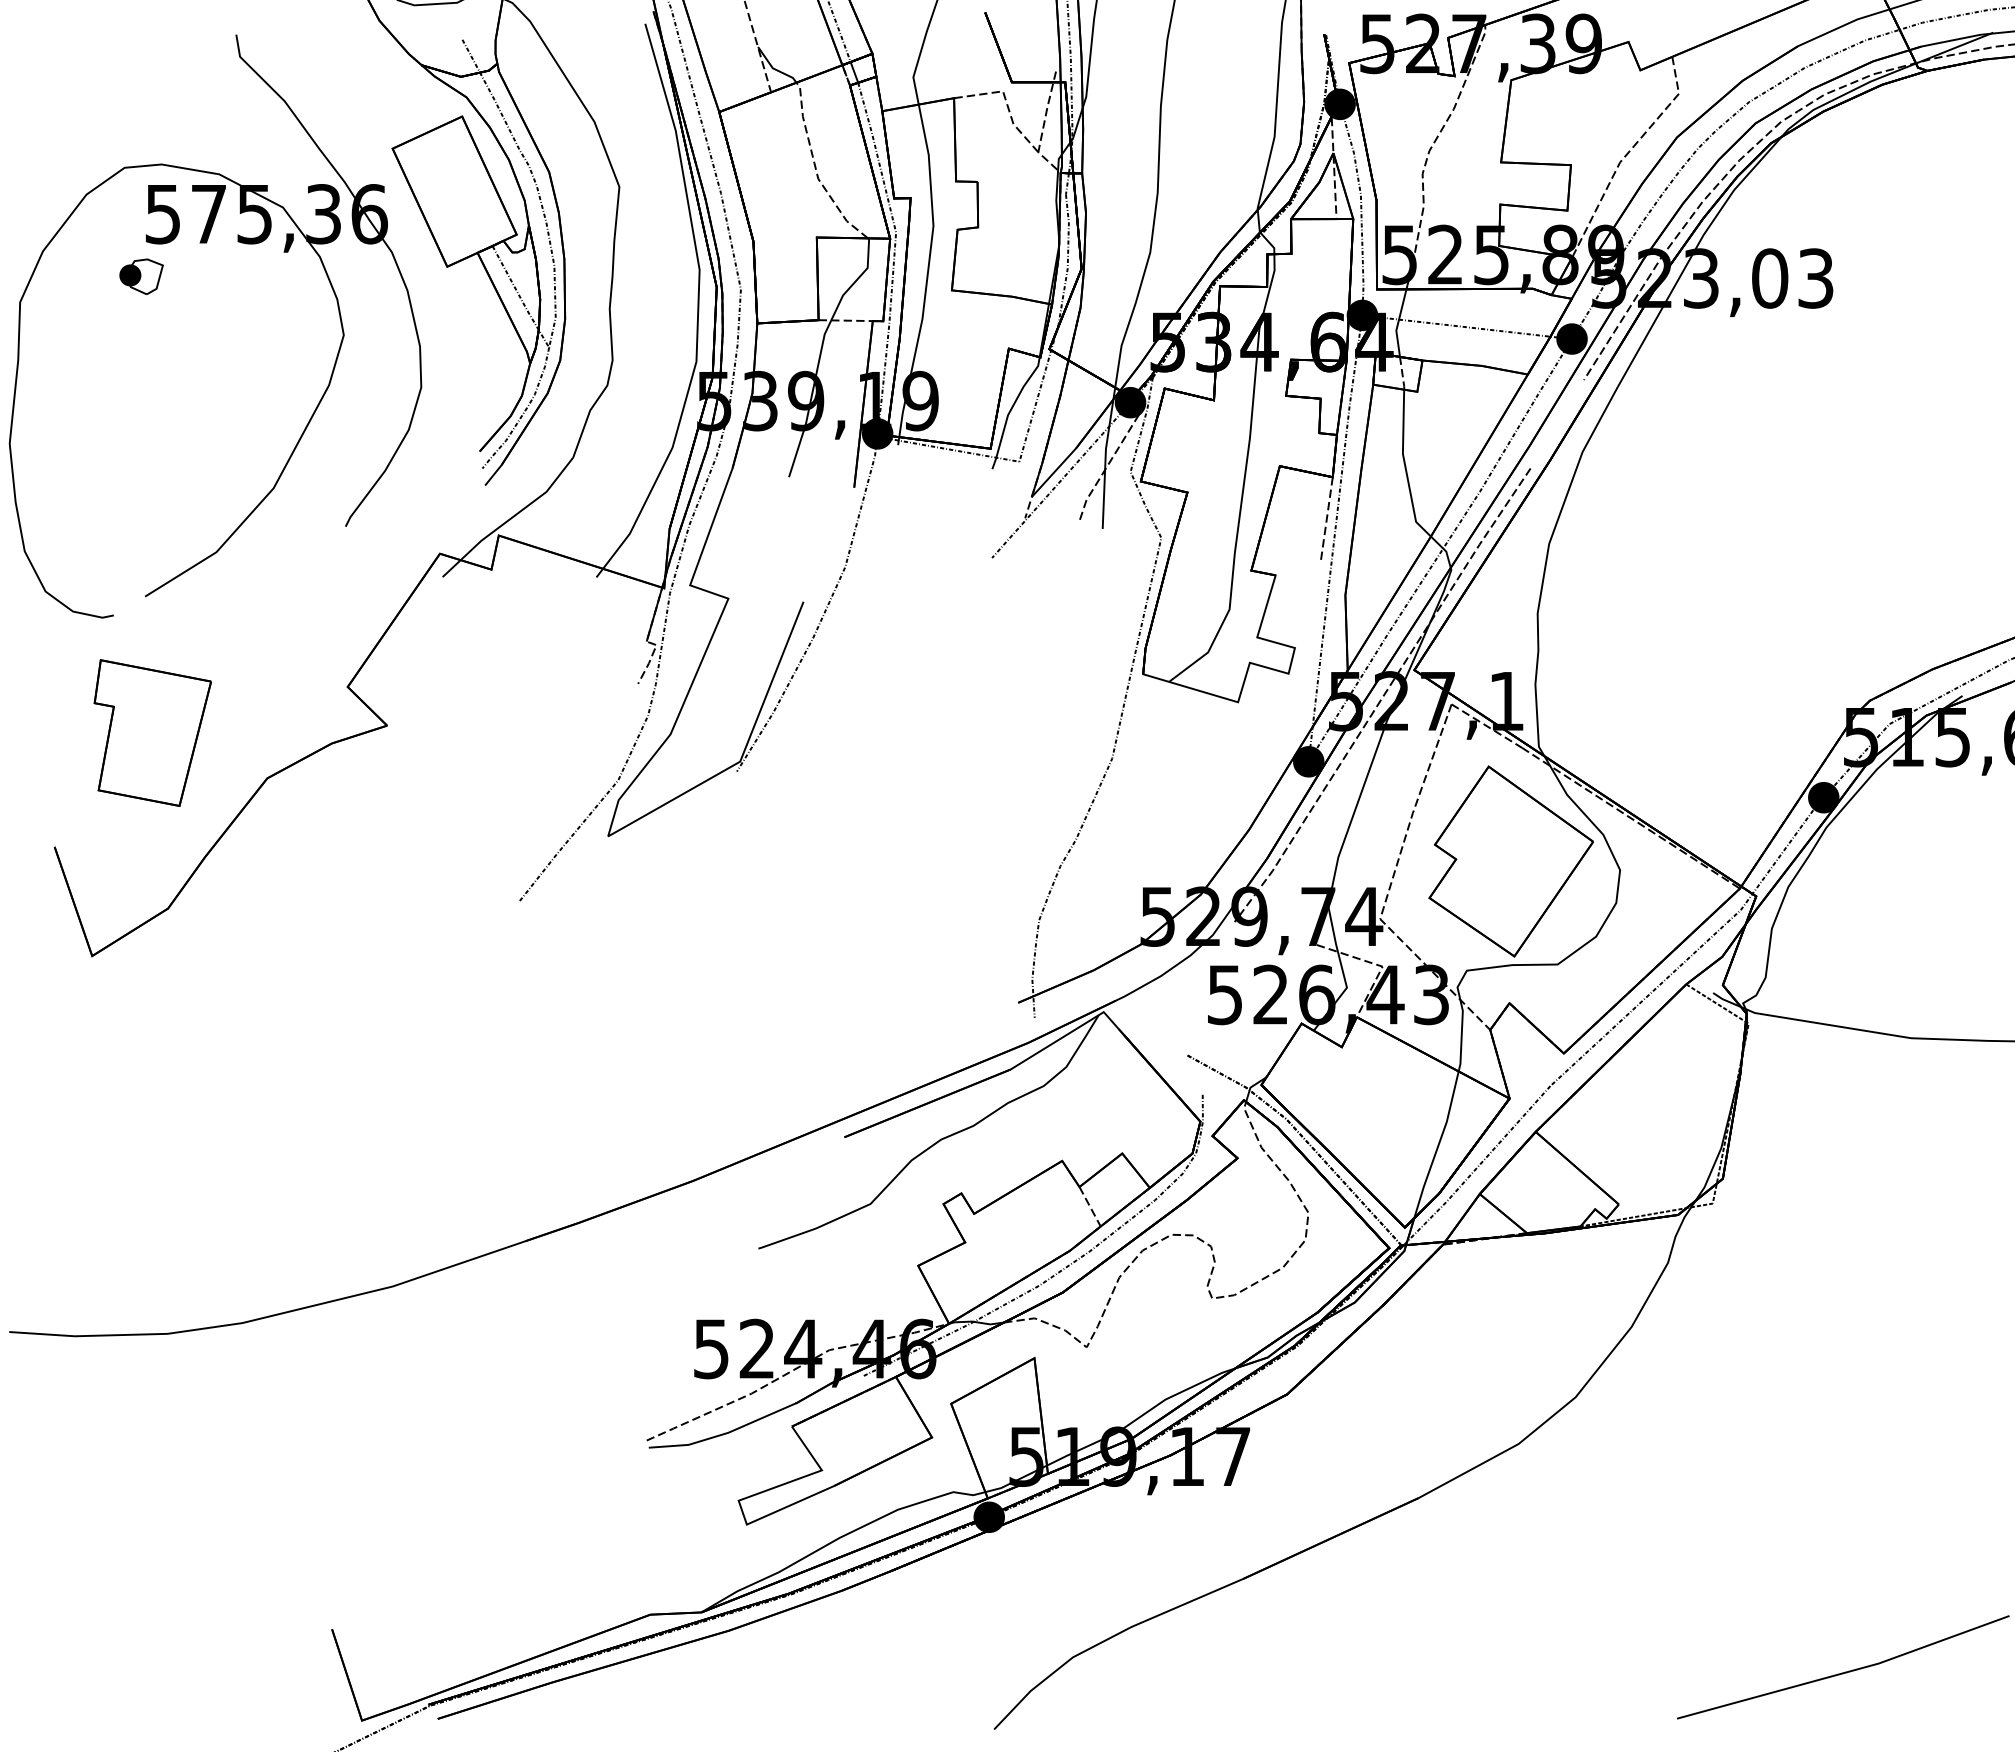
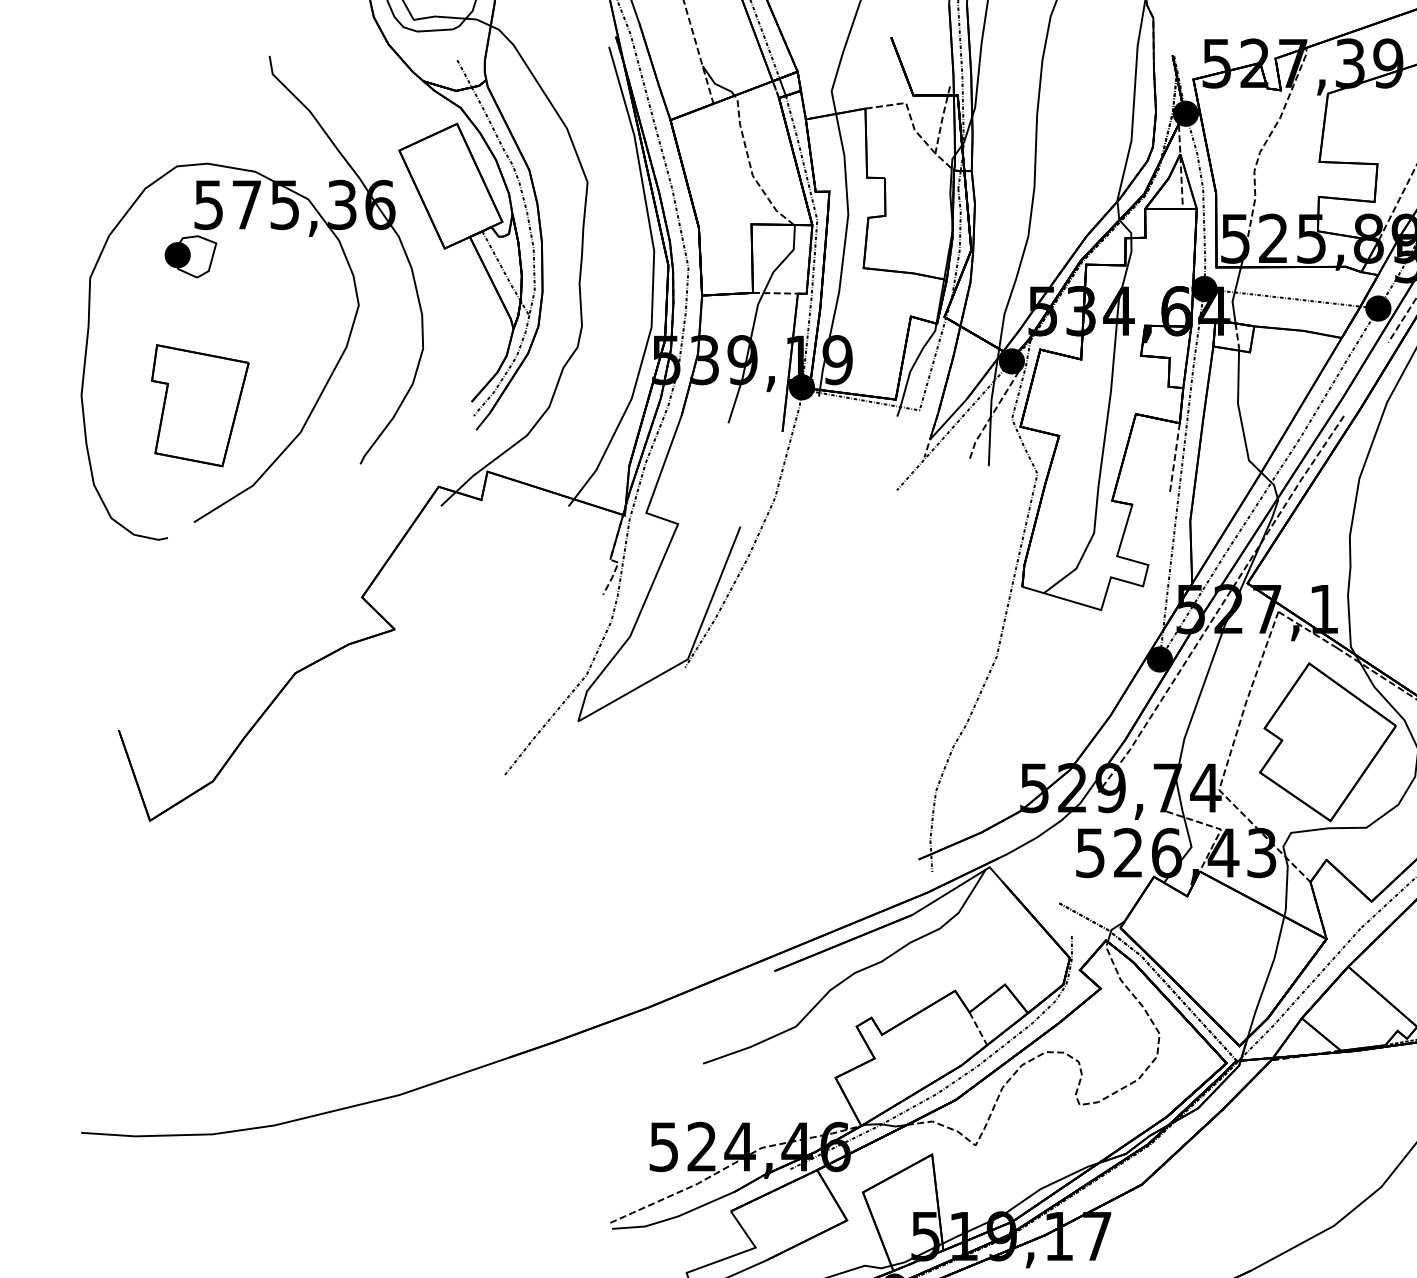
part: (141, 276) -> (190, 256), size x1.43
part: (152, 732) -> (200, 405), moved

